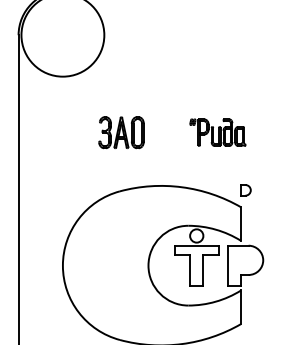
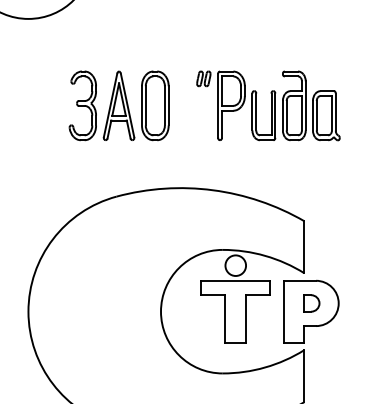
part: (121, 132) -> (119, 105), size x1.43
part: (217, 132) -> (267, 105), size x1.67
part: (245, 190) -> (311, 303), moved

